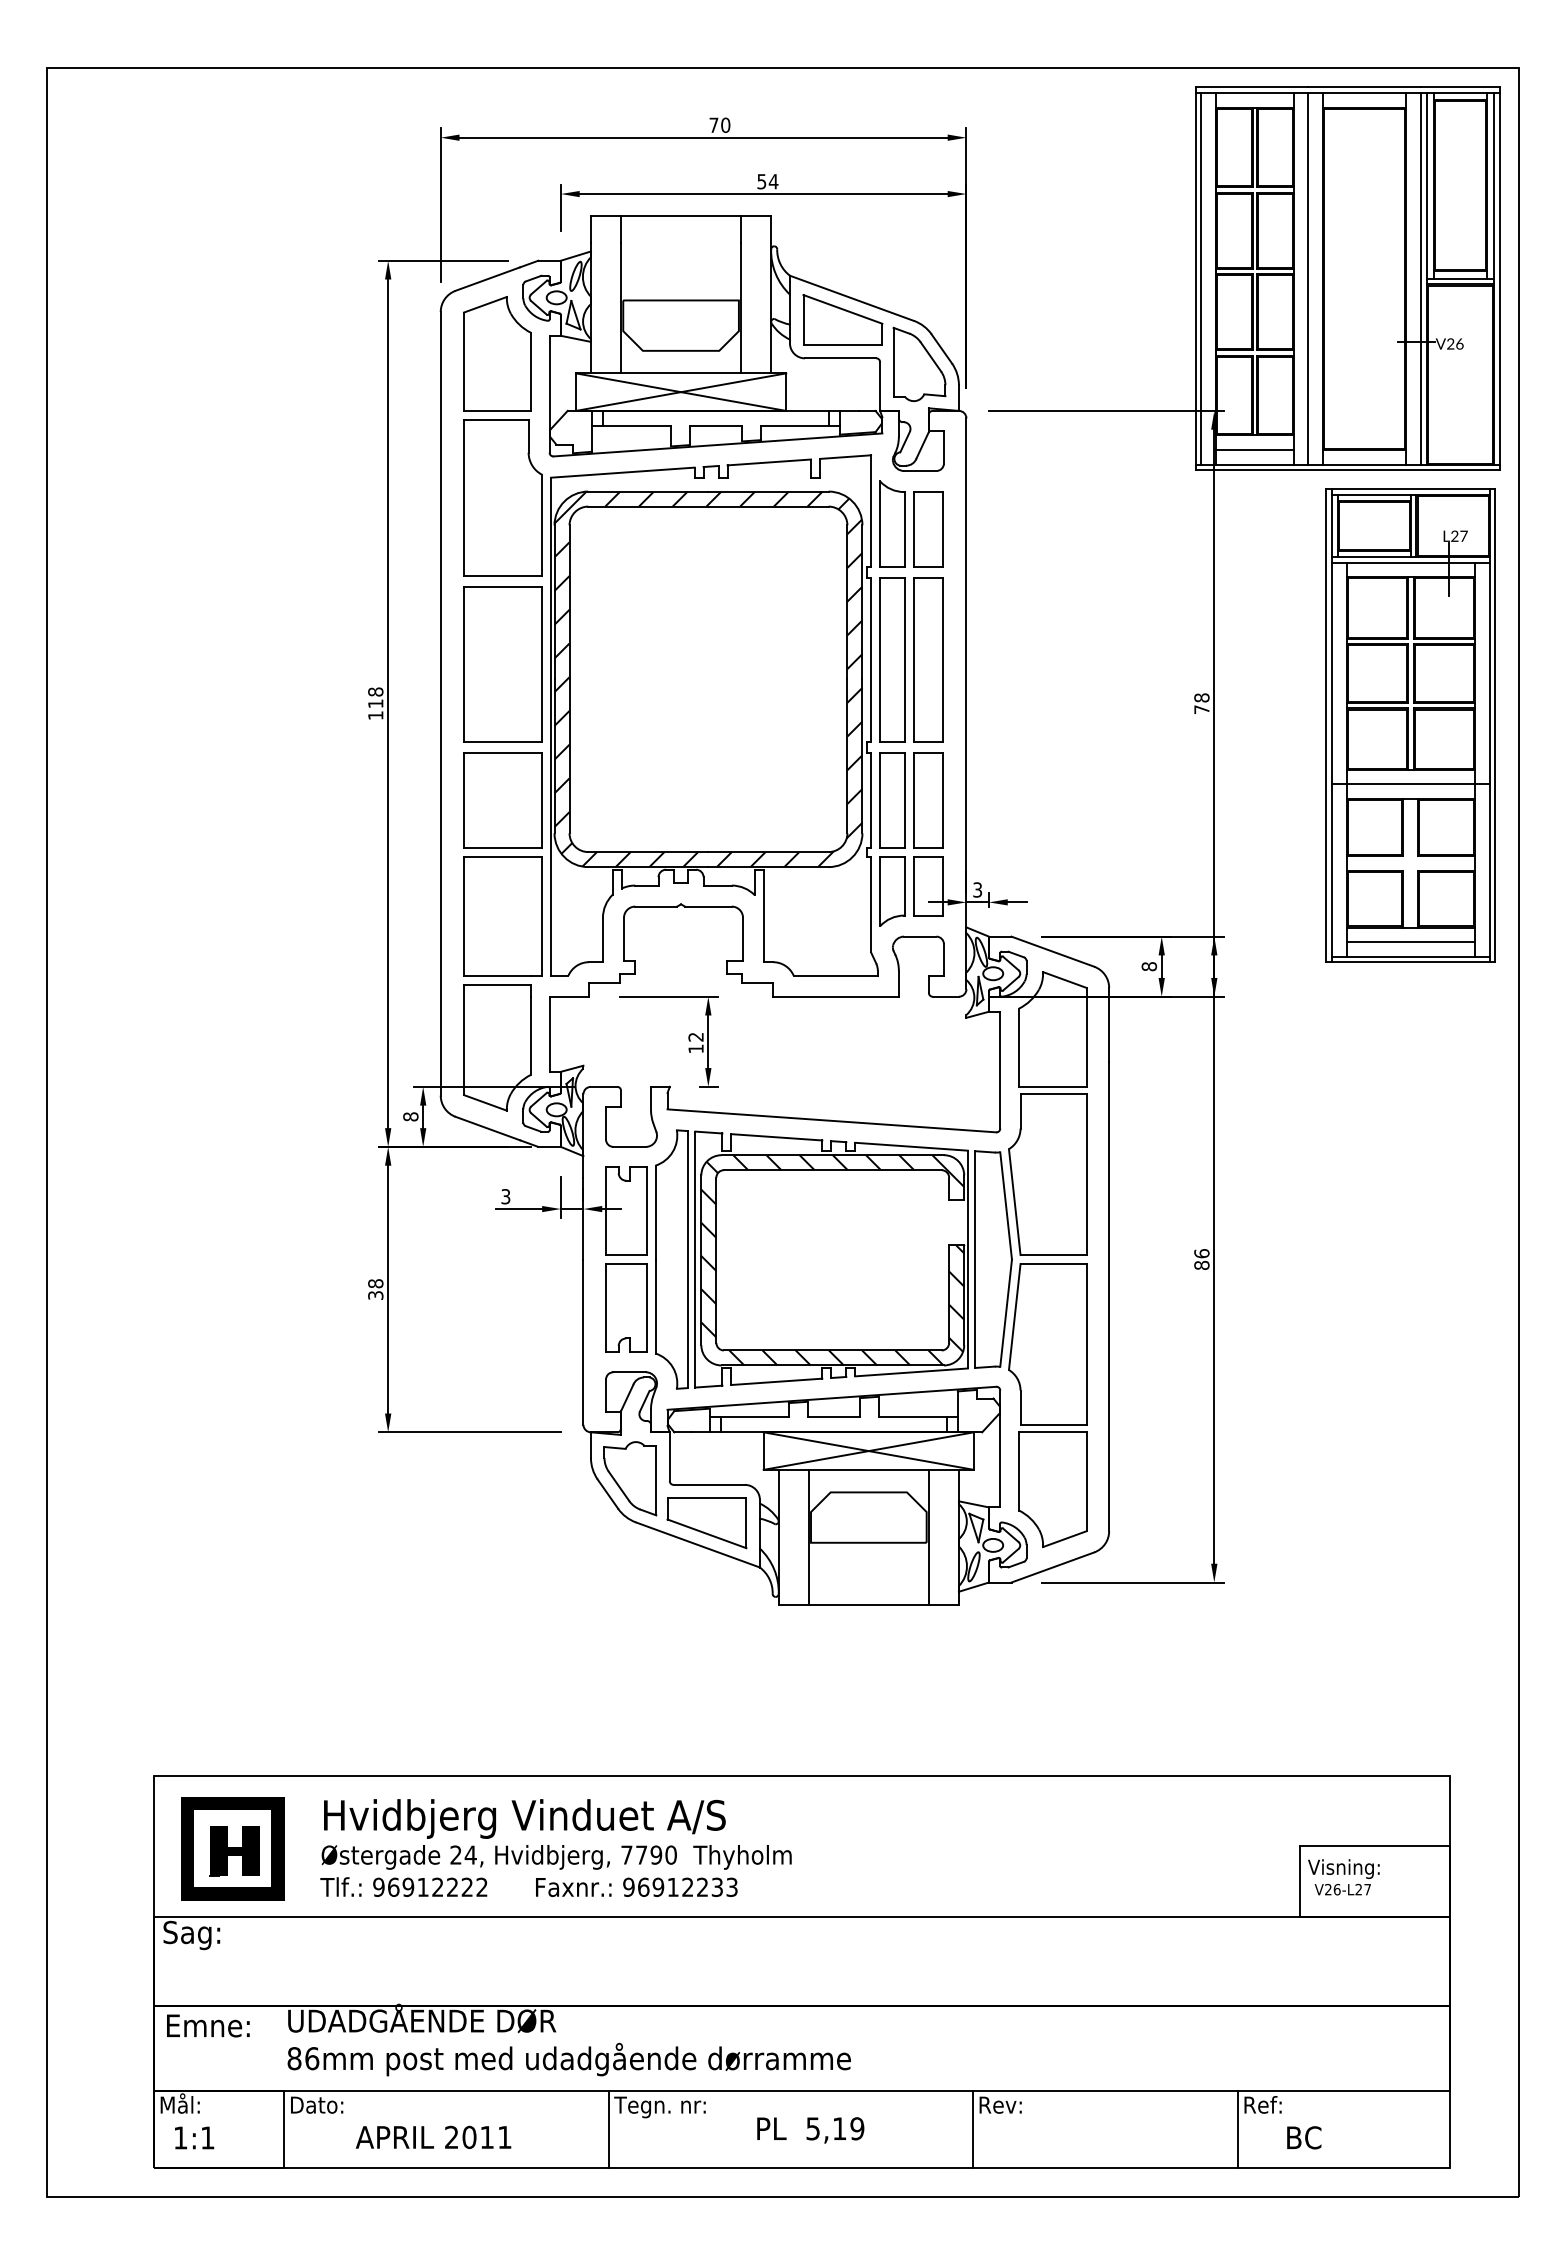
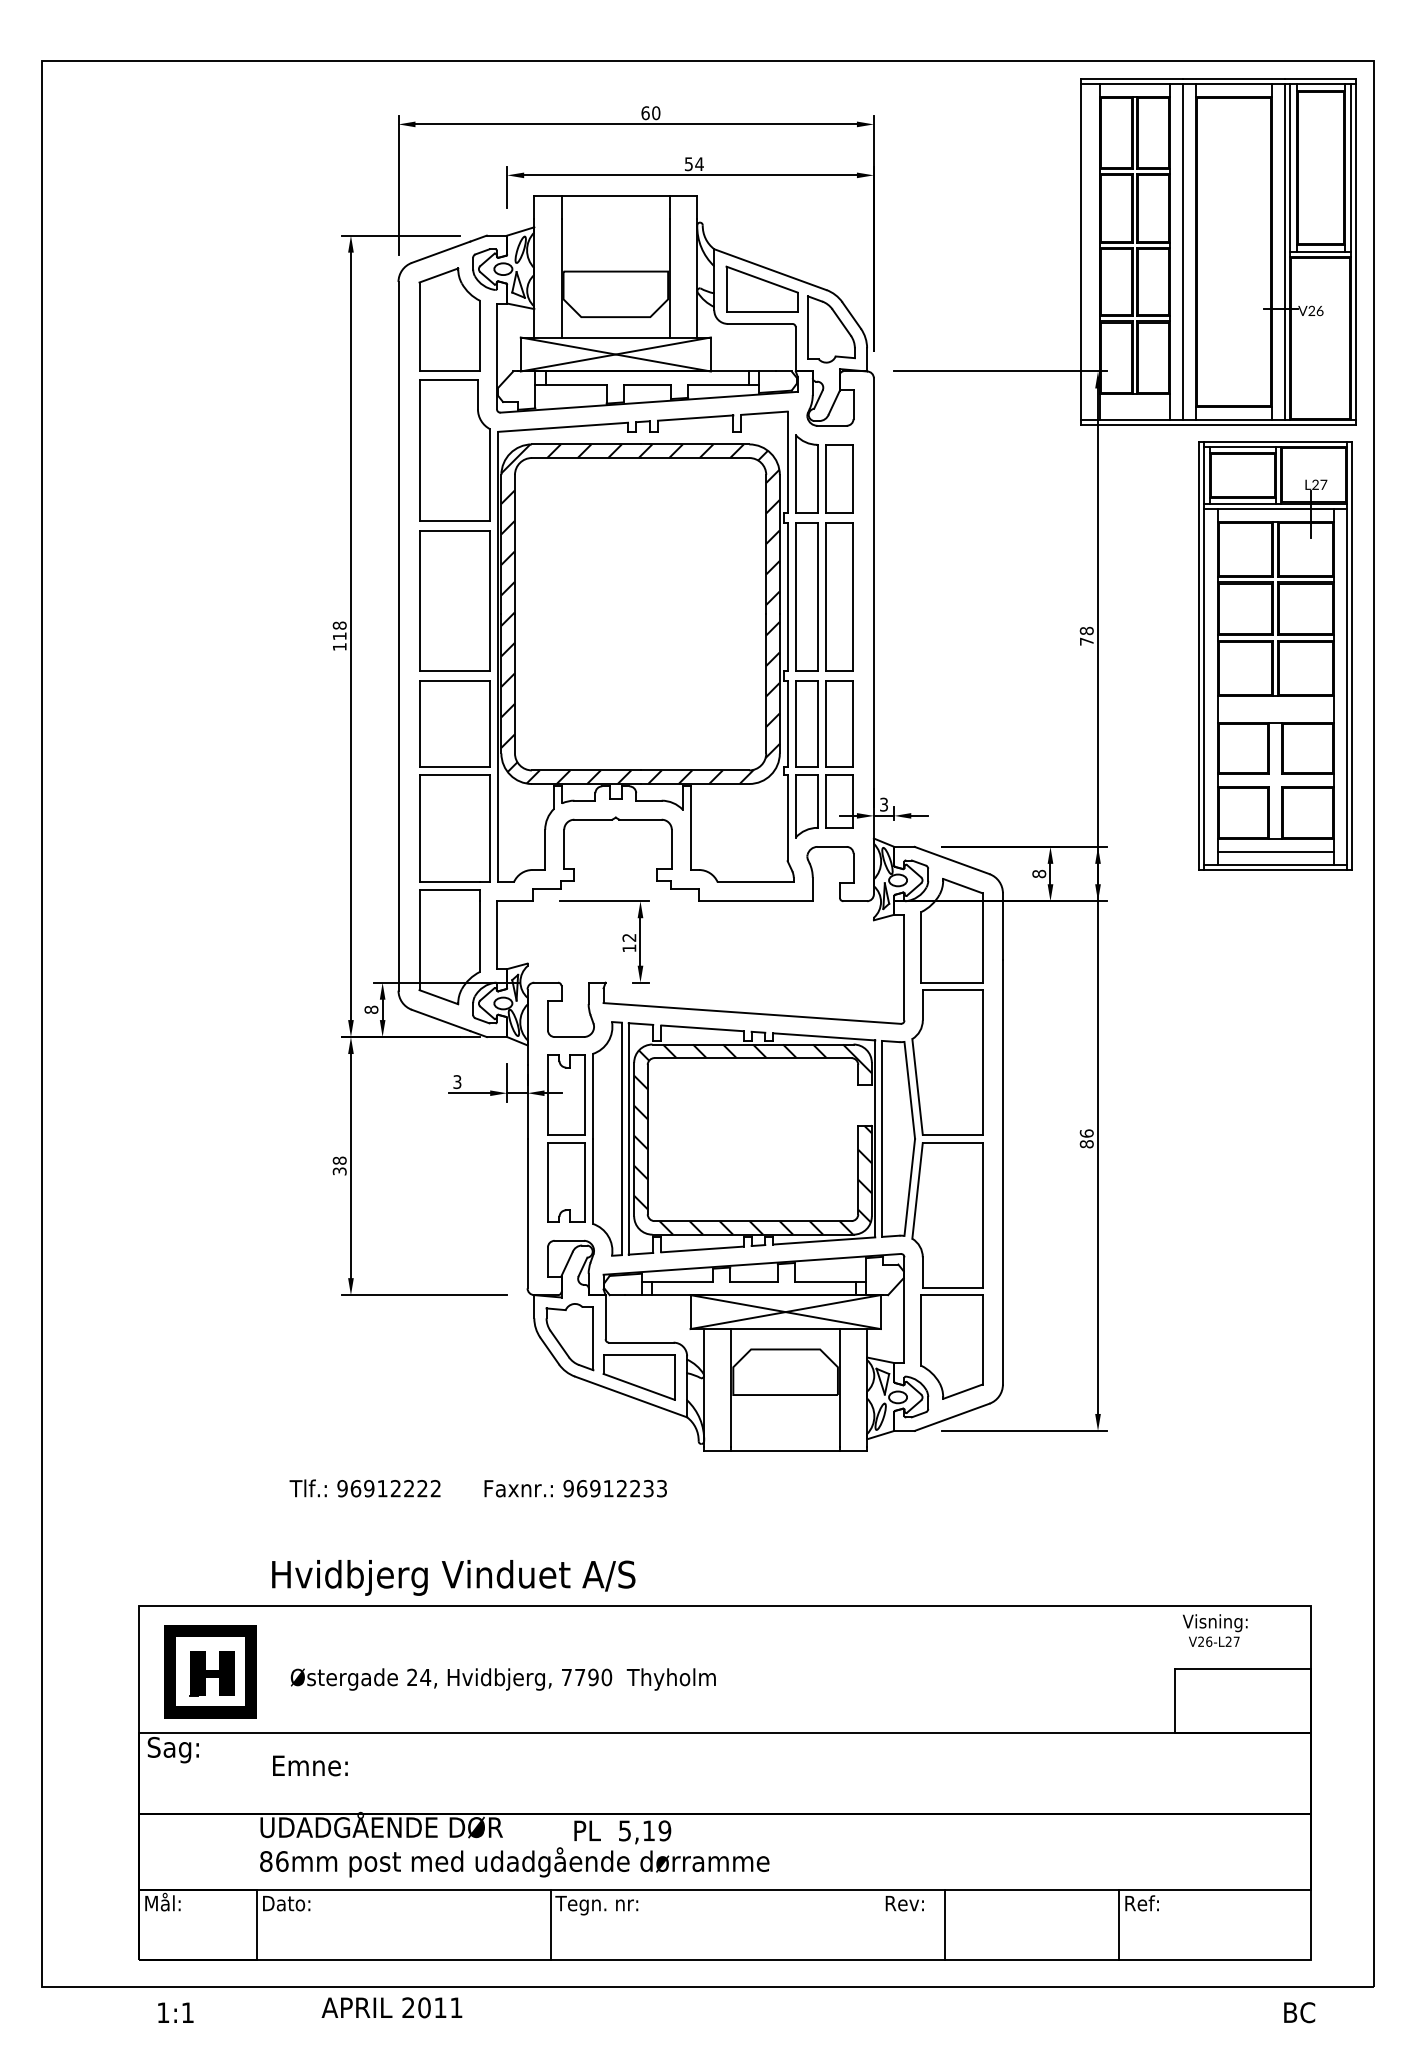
text: (713, 124) -> (645, 112), 70 -> 60
line: (1201, 278) -> (1086, 251), removed
line: (1254, 450) -> (1134, 407), removed
line: (1410, 784) -> (1275, 709), removed
text: (524, 1818) -> (453, 1577), moved
text: (1343, 1877) -> (1214, 1630), moved
text: (528, 1886) -> (477, 1487), moved
text: (208, 2025) -> (310, 1765), moved
line: (972, 2128) -> (944, 1924), moved
text: (810, 2130) -> (622, 1832), moved
text: (194, 2137) -> (175, 2012), moved
text: (433, 2137) -> (391, 2007), moved
text: (1304, 2137) -> (1299, 2012), moved

